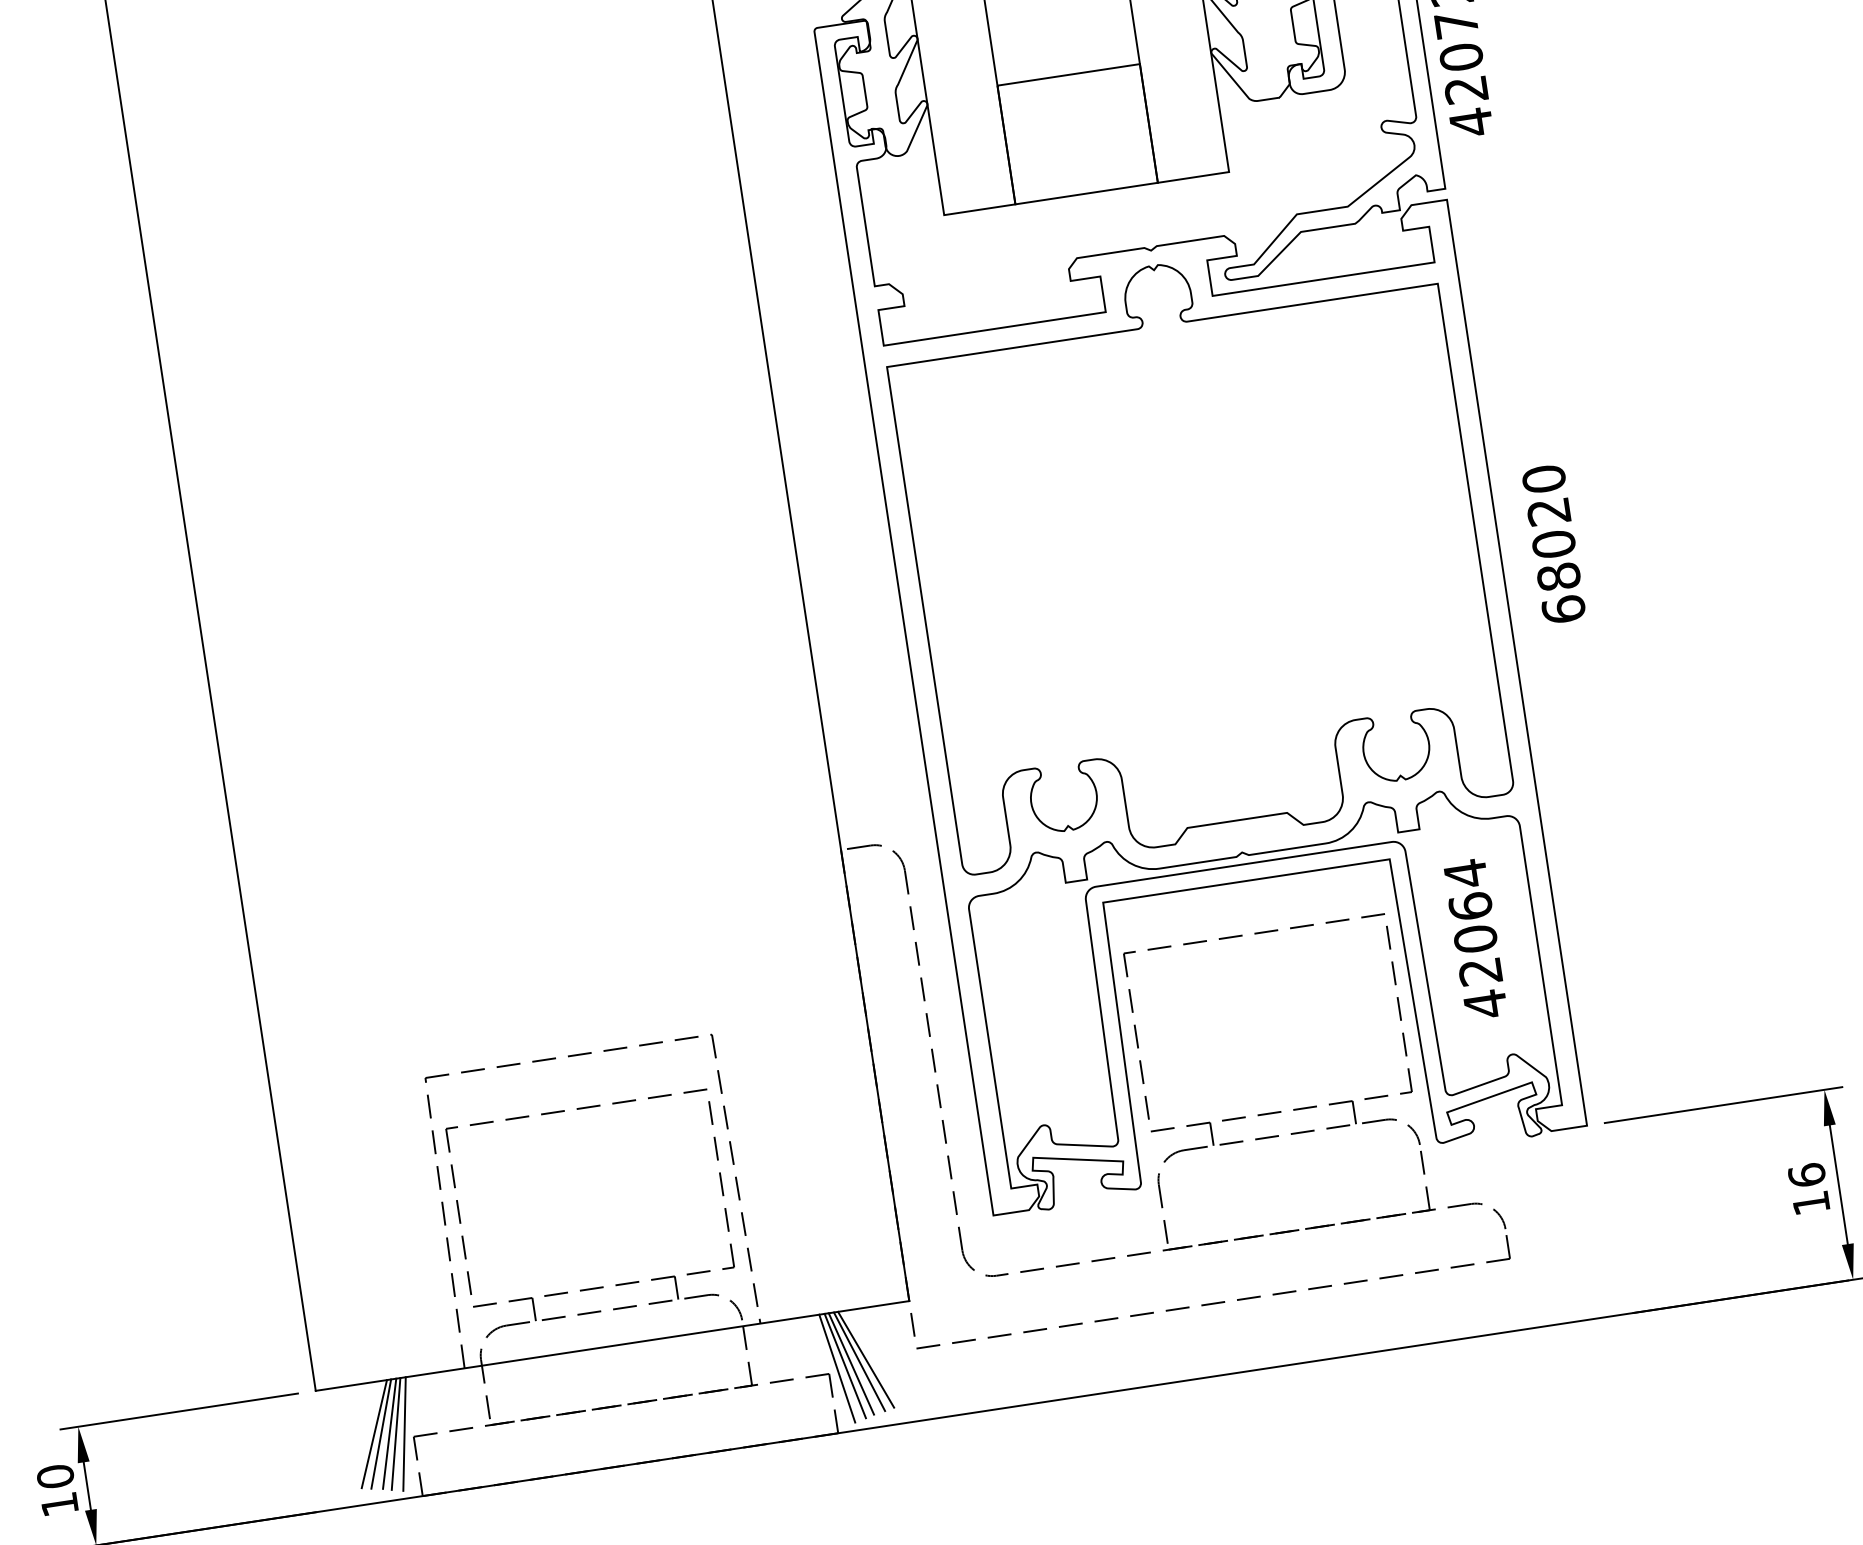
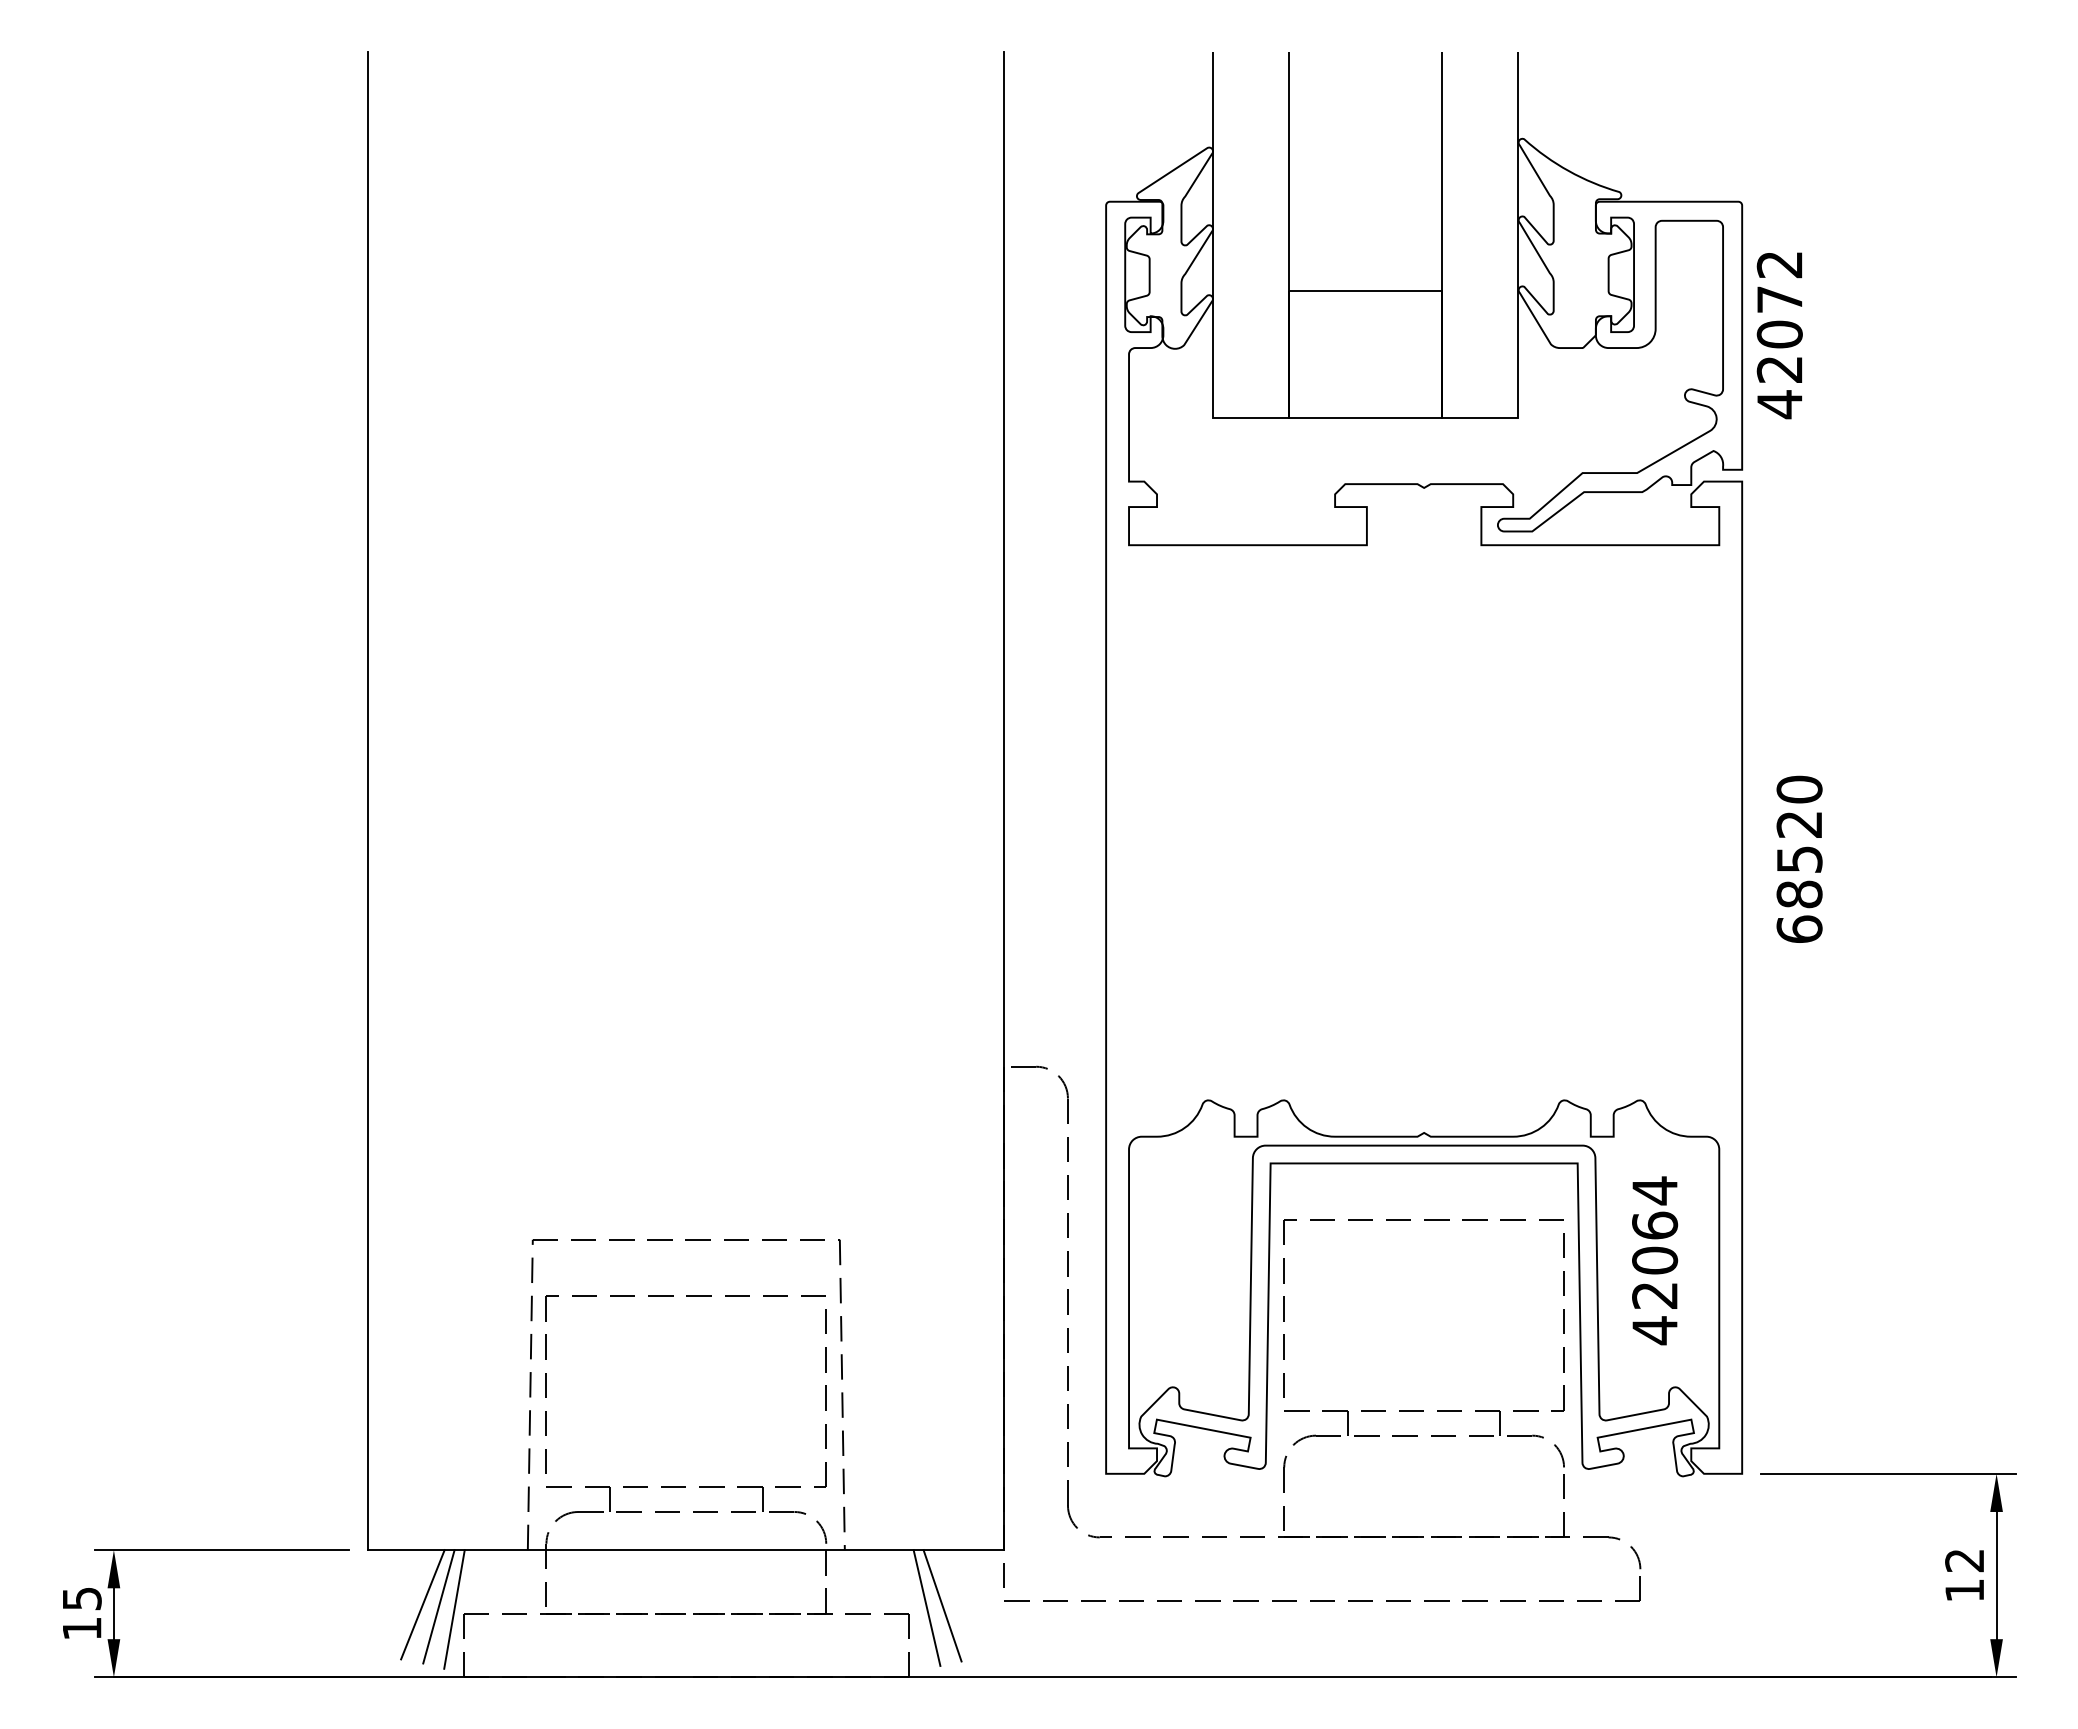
text: (1553, 544) -> (1799, 859), 68020 -> 68520
part: (1196, 549) -> (1424, 808), removed
text: (1806, 1175) -> (1964, 1560), 16 -> 12
line: (865, 1359) -> (949, 1604), removed
line: (851, 1363) -> (933, 1606), removed
line: (836, 1368) -> (917, 1609), removed
line: (381, 1433) -> (430, 1605), removed
line: (395, 1433) -> (445, 1607), removed
text: (54, 1476) -> (81, 1598), 10 -> 15

